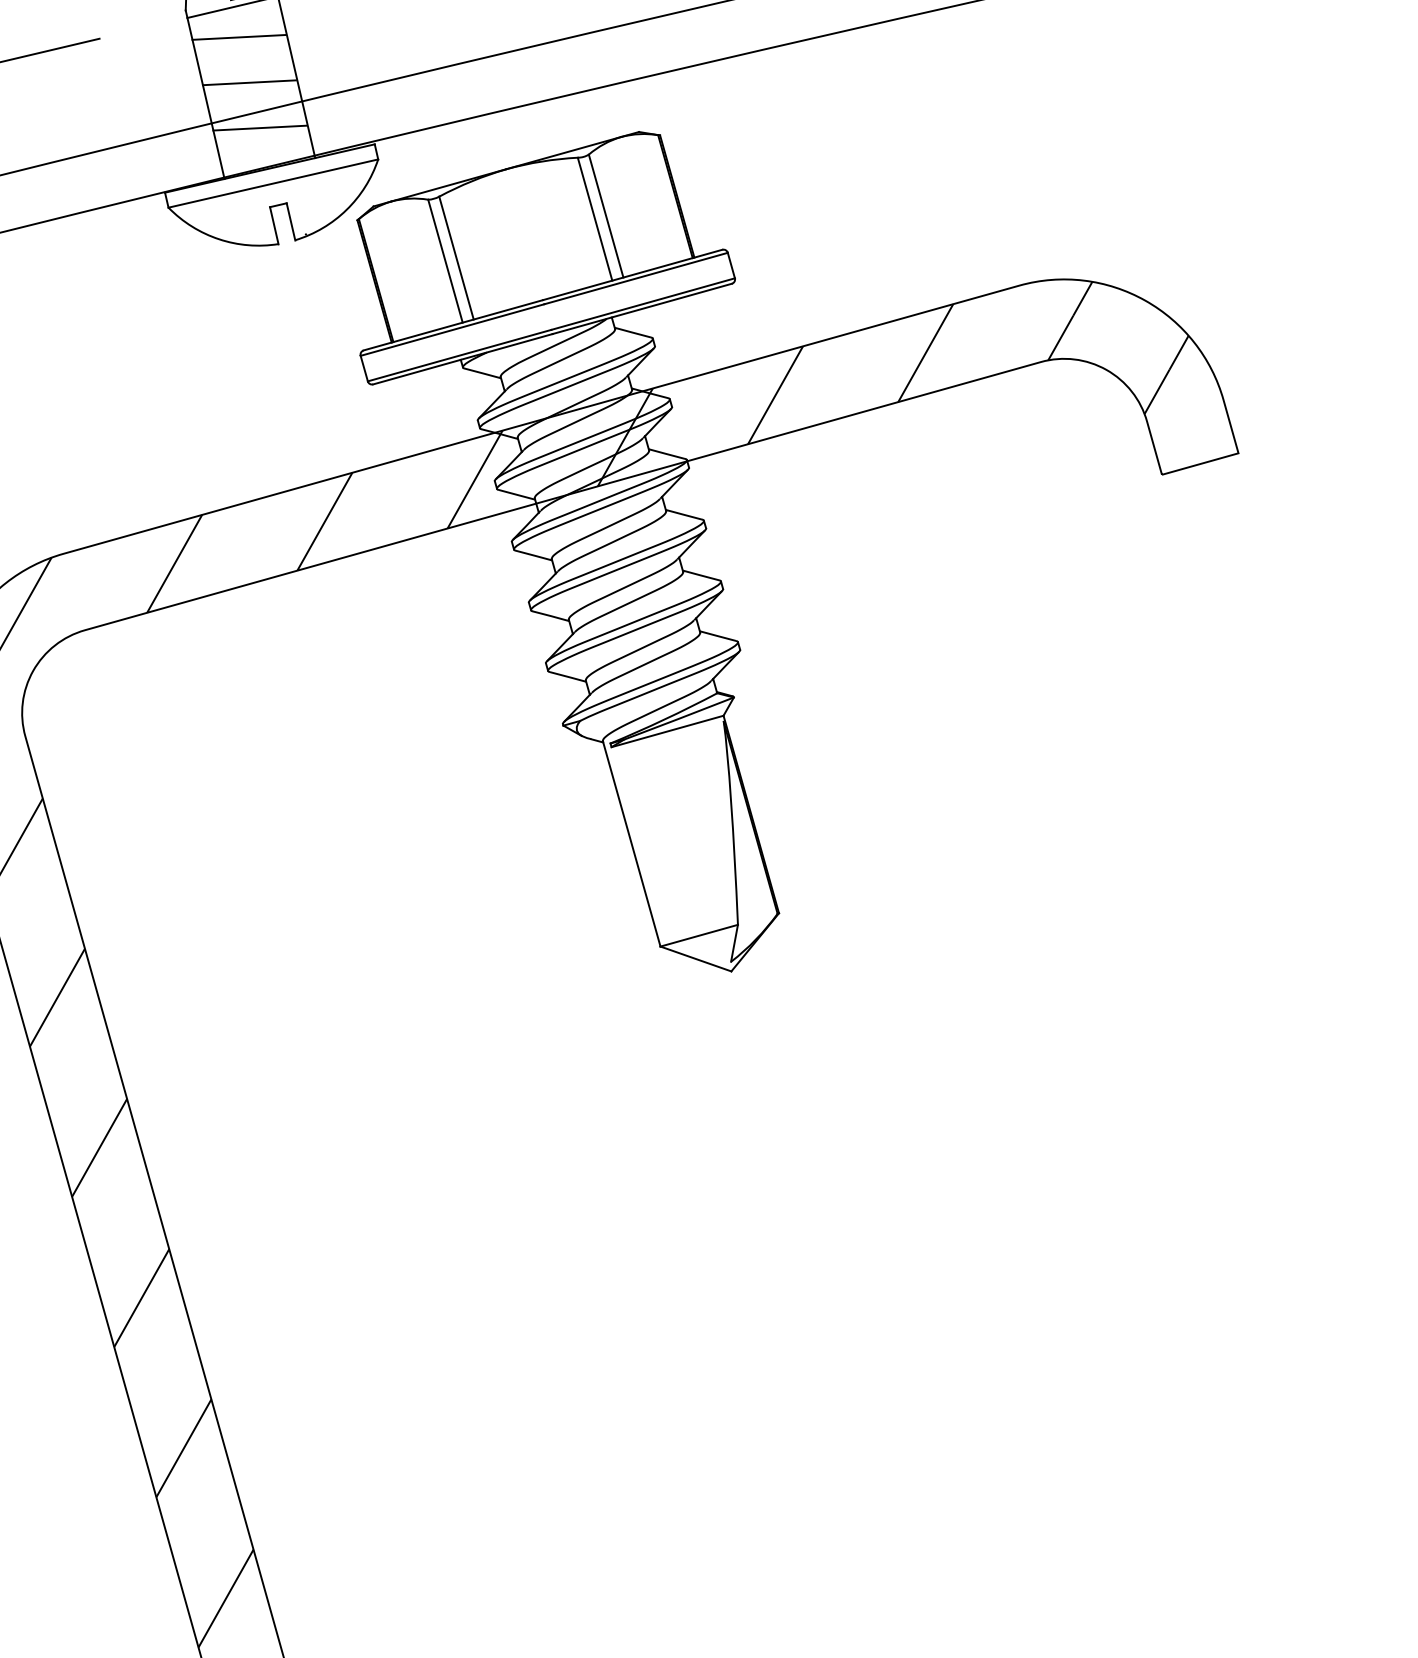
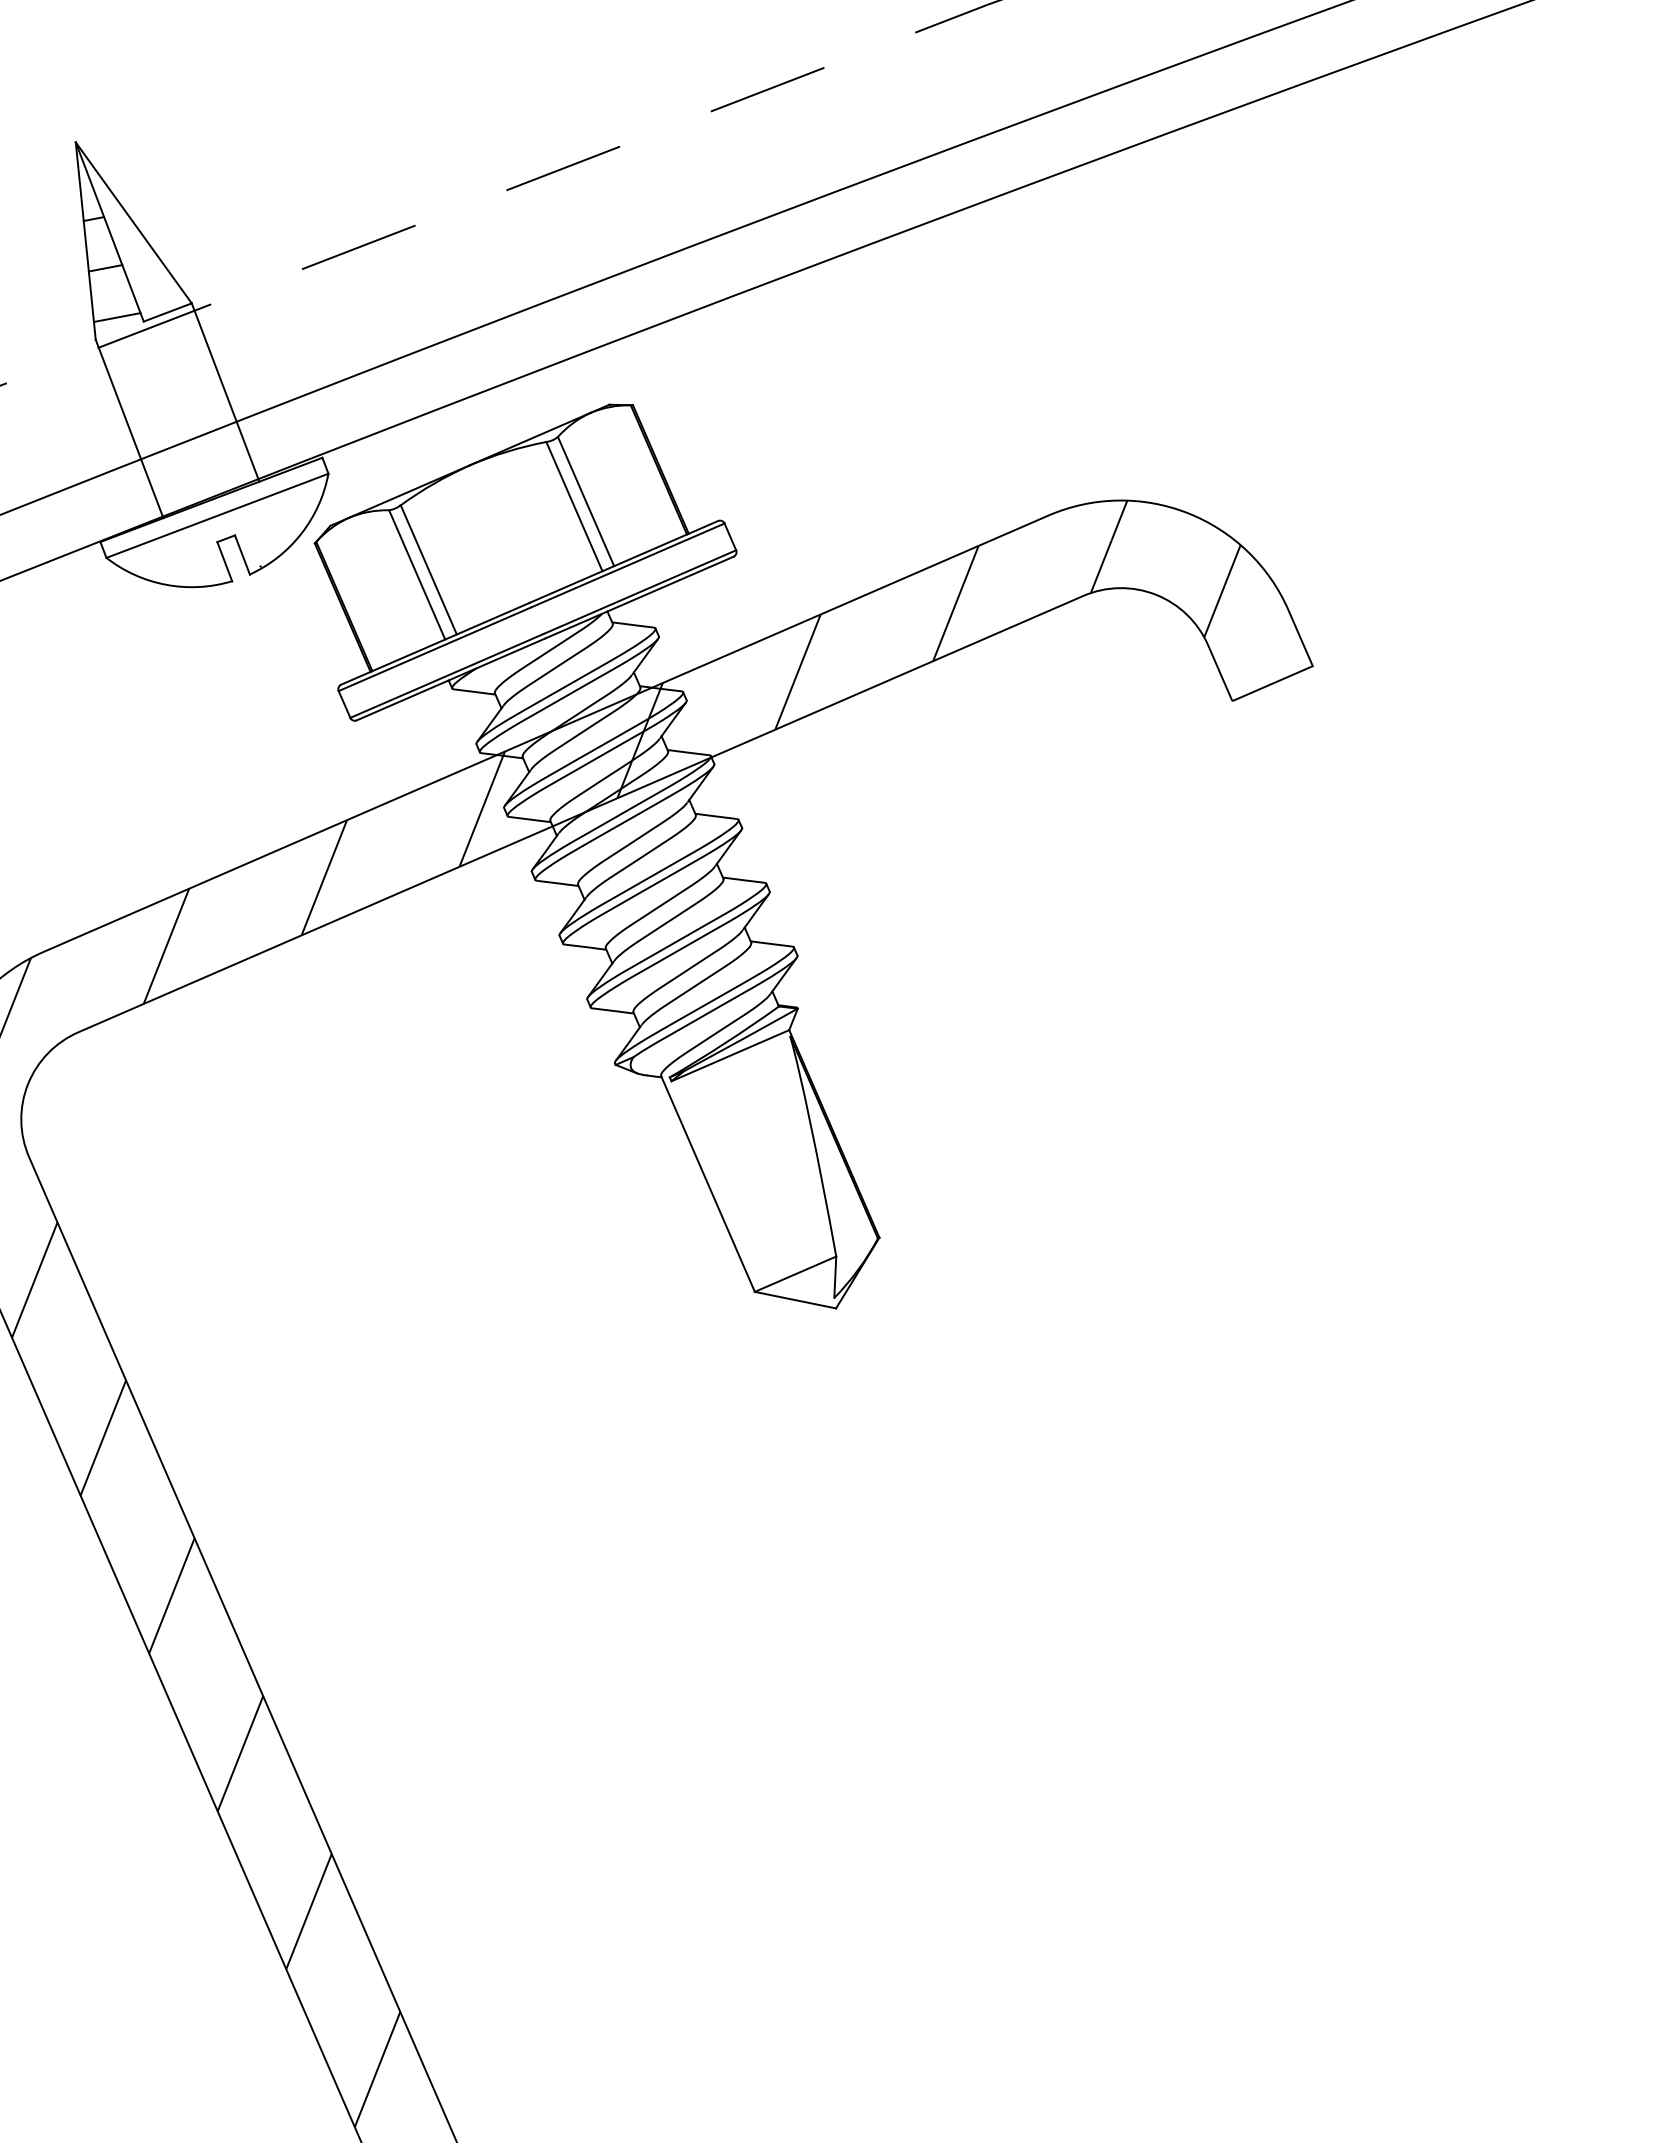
line: (238, 36) -> (157, 360), removed
line: (248, 82) -> (175, 408), removed
line: (259, 127) -> (193, 456), removed

